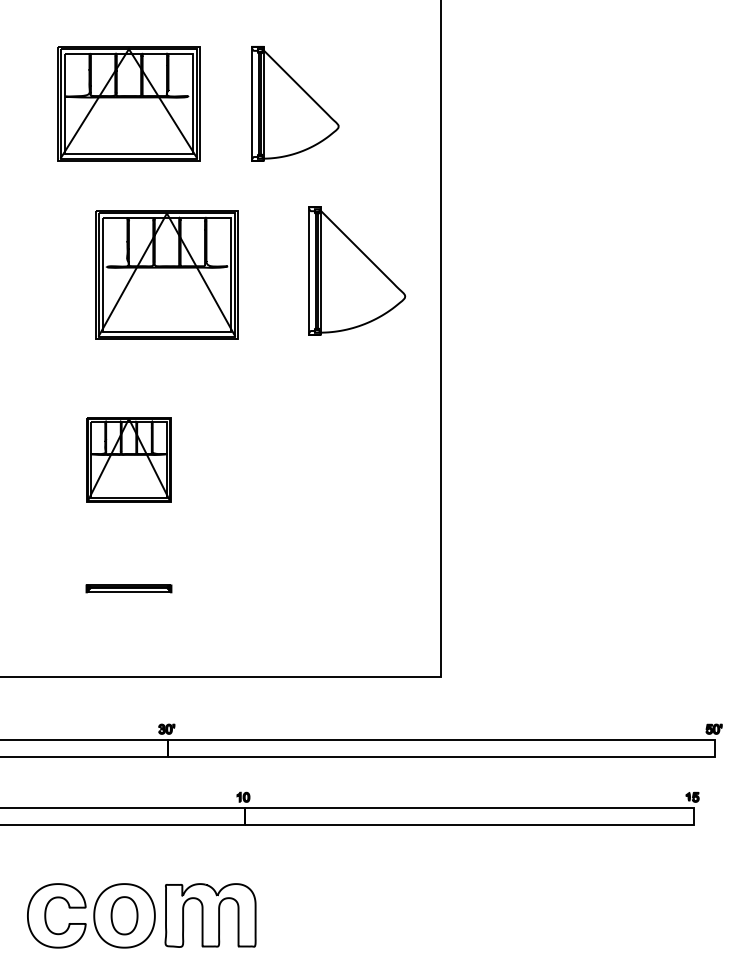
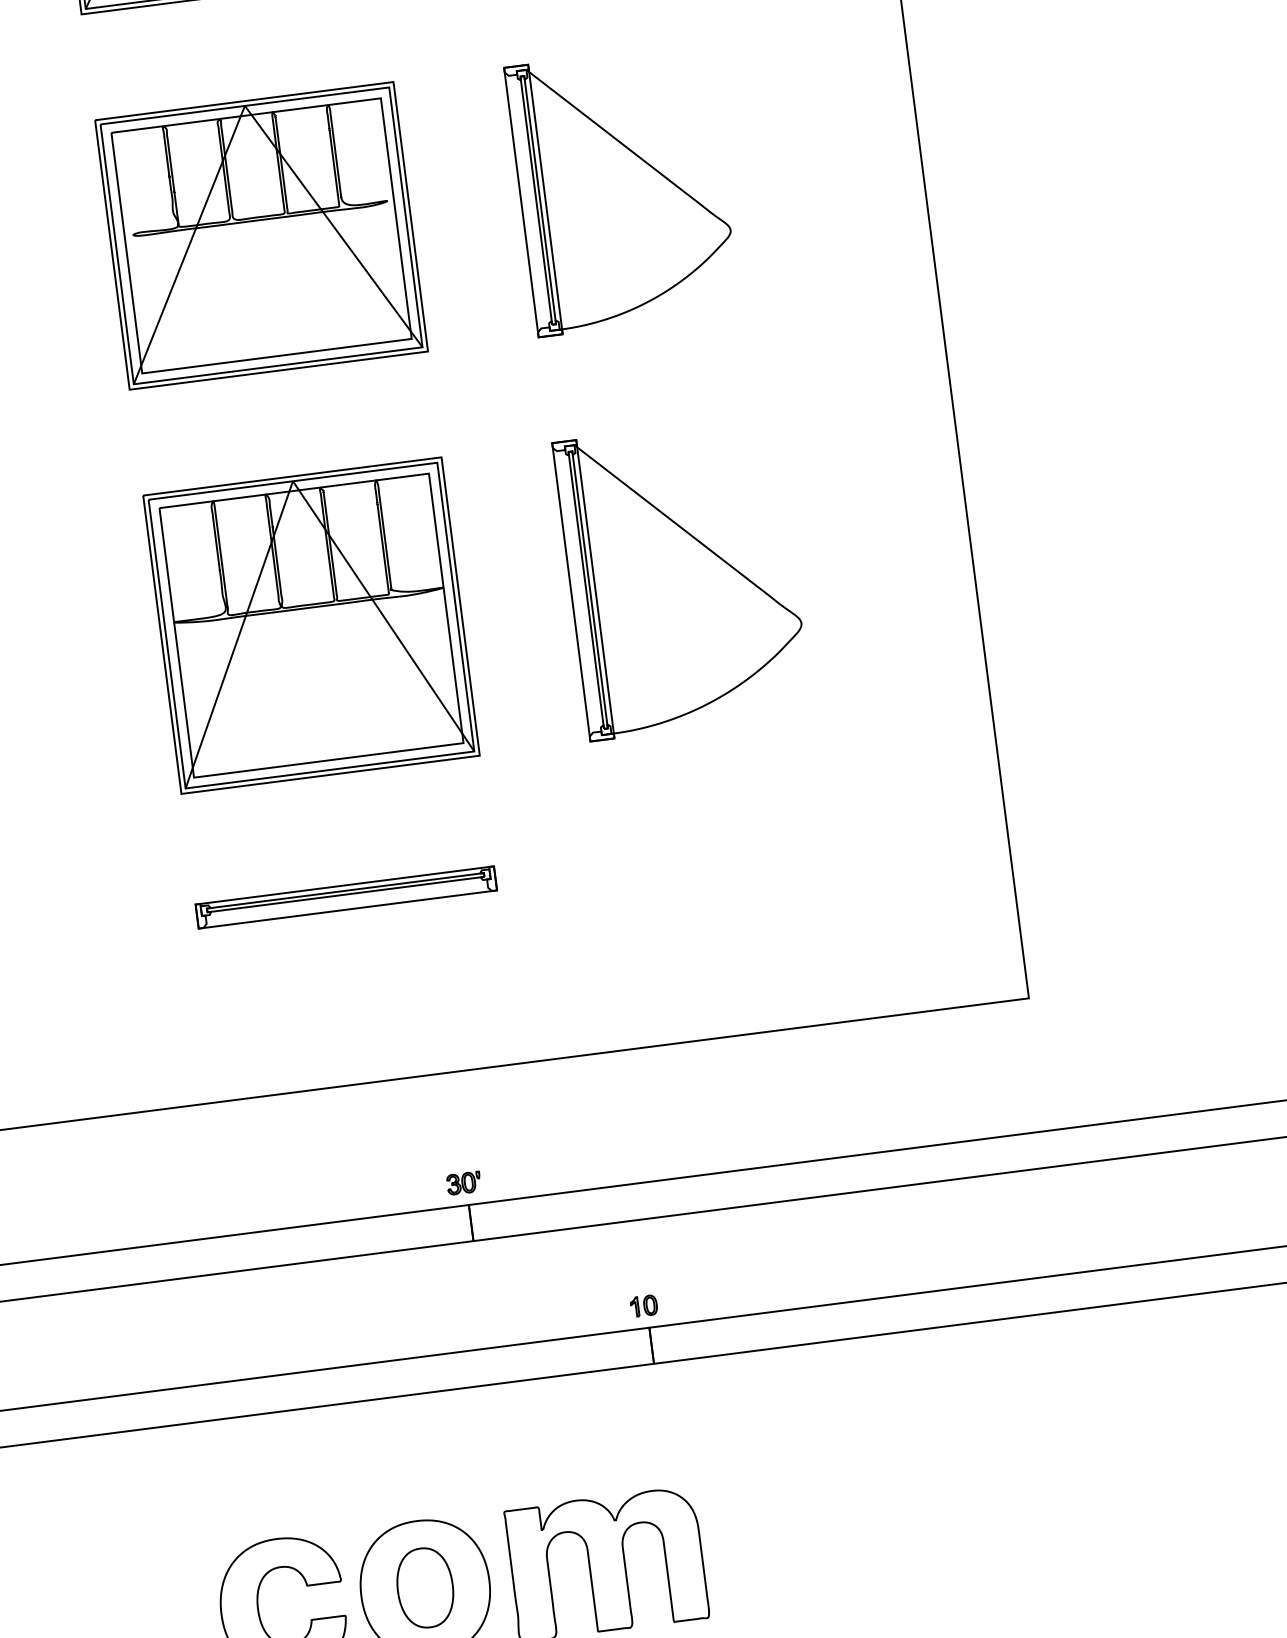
part: (357, 270) -> (623, 188), moved
part: (166, 274) -> (260, 234), moved
part: (128, 459) -> (310, 624), size x1.67
part: (304, 459) -> (681, 577), added
part: (128, 588) -> (345, 896), size x1.67

